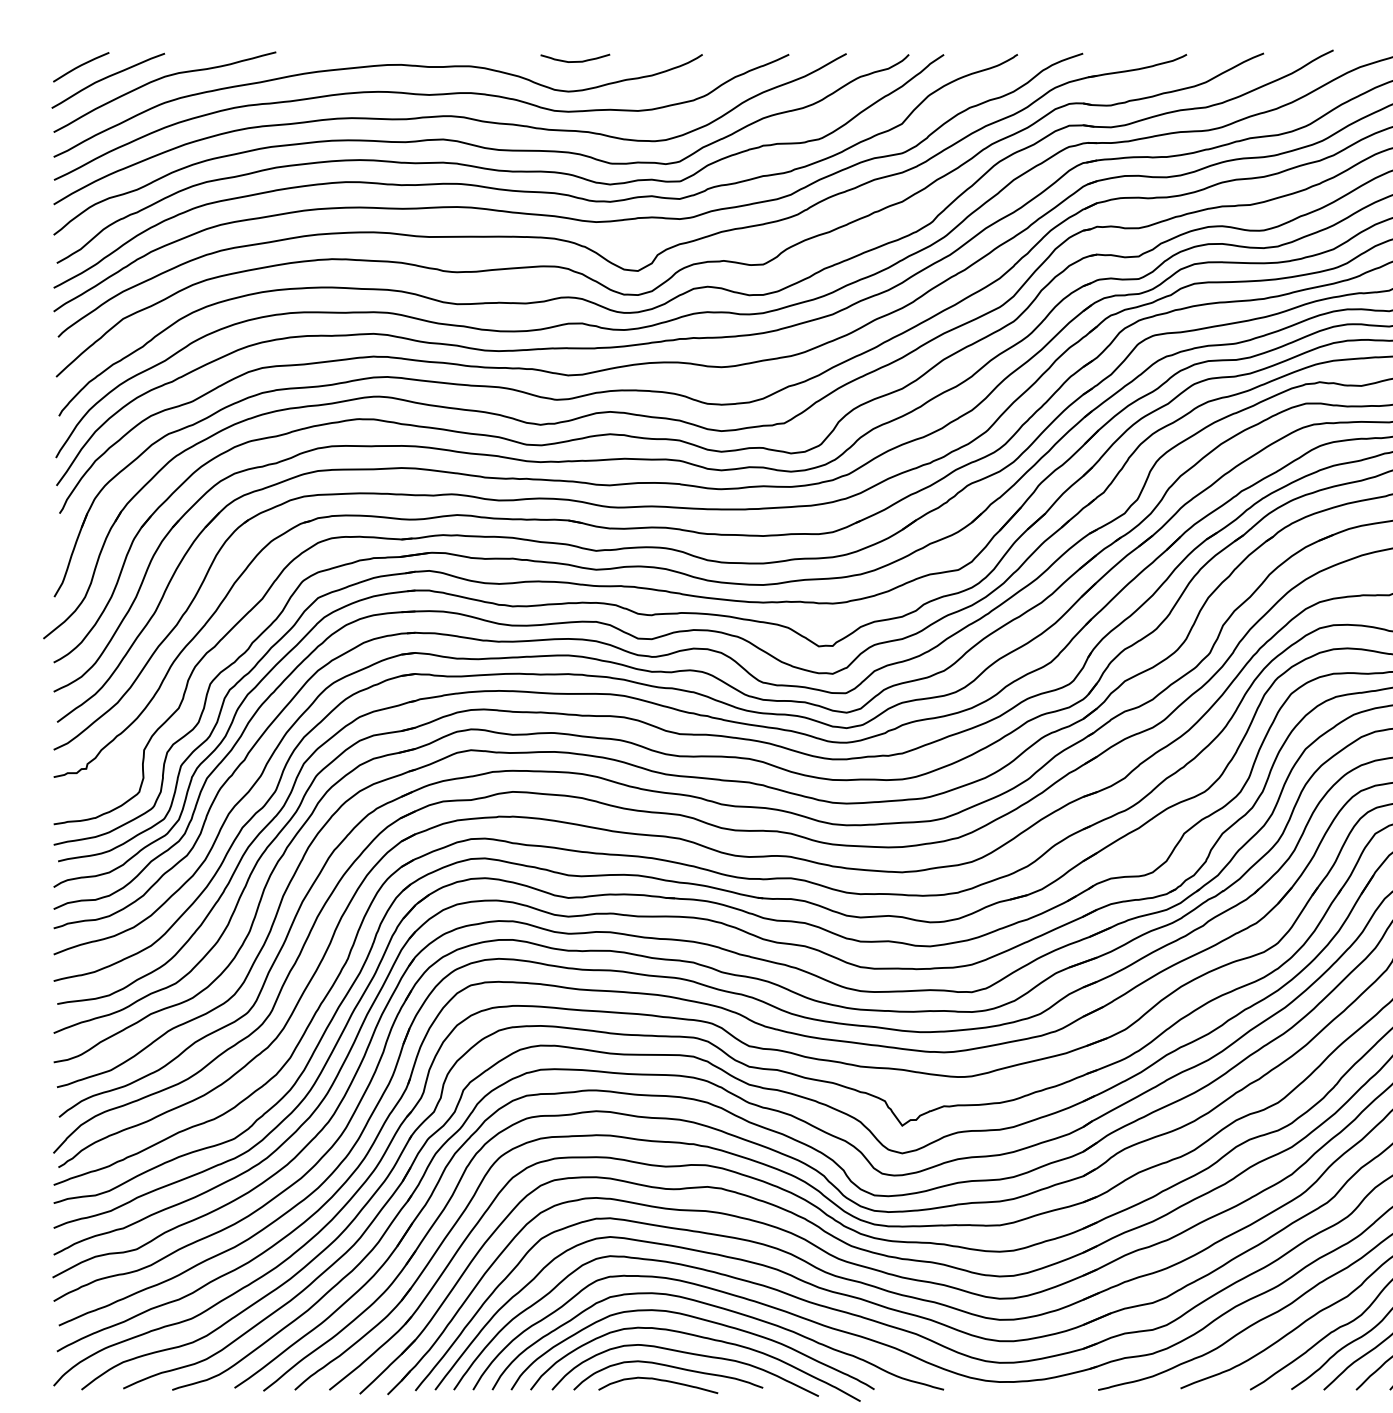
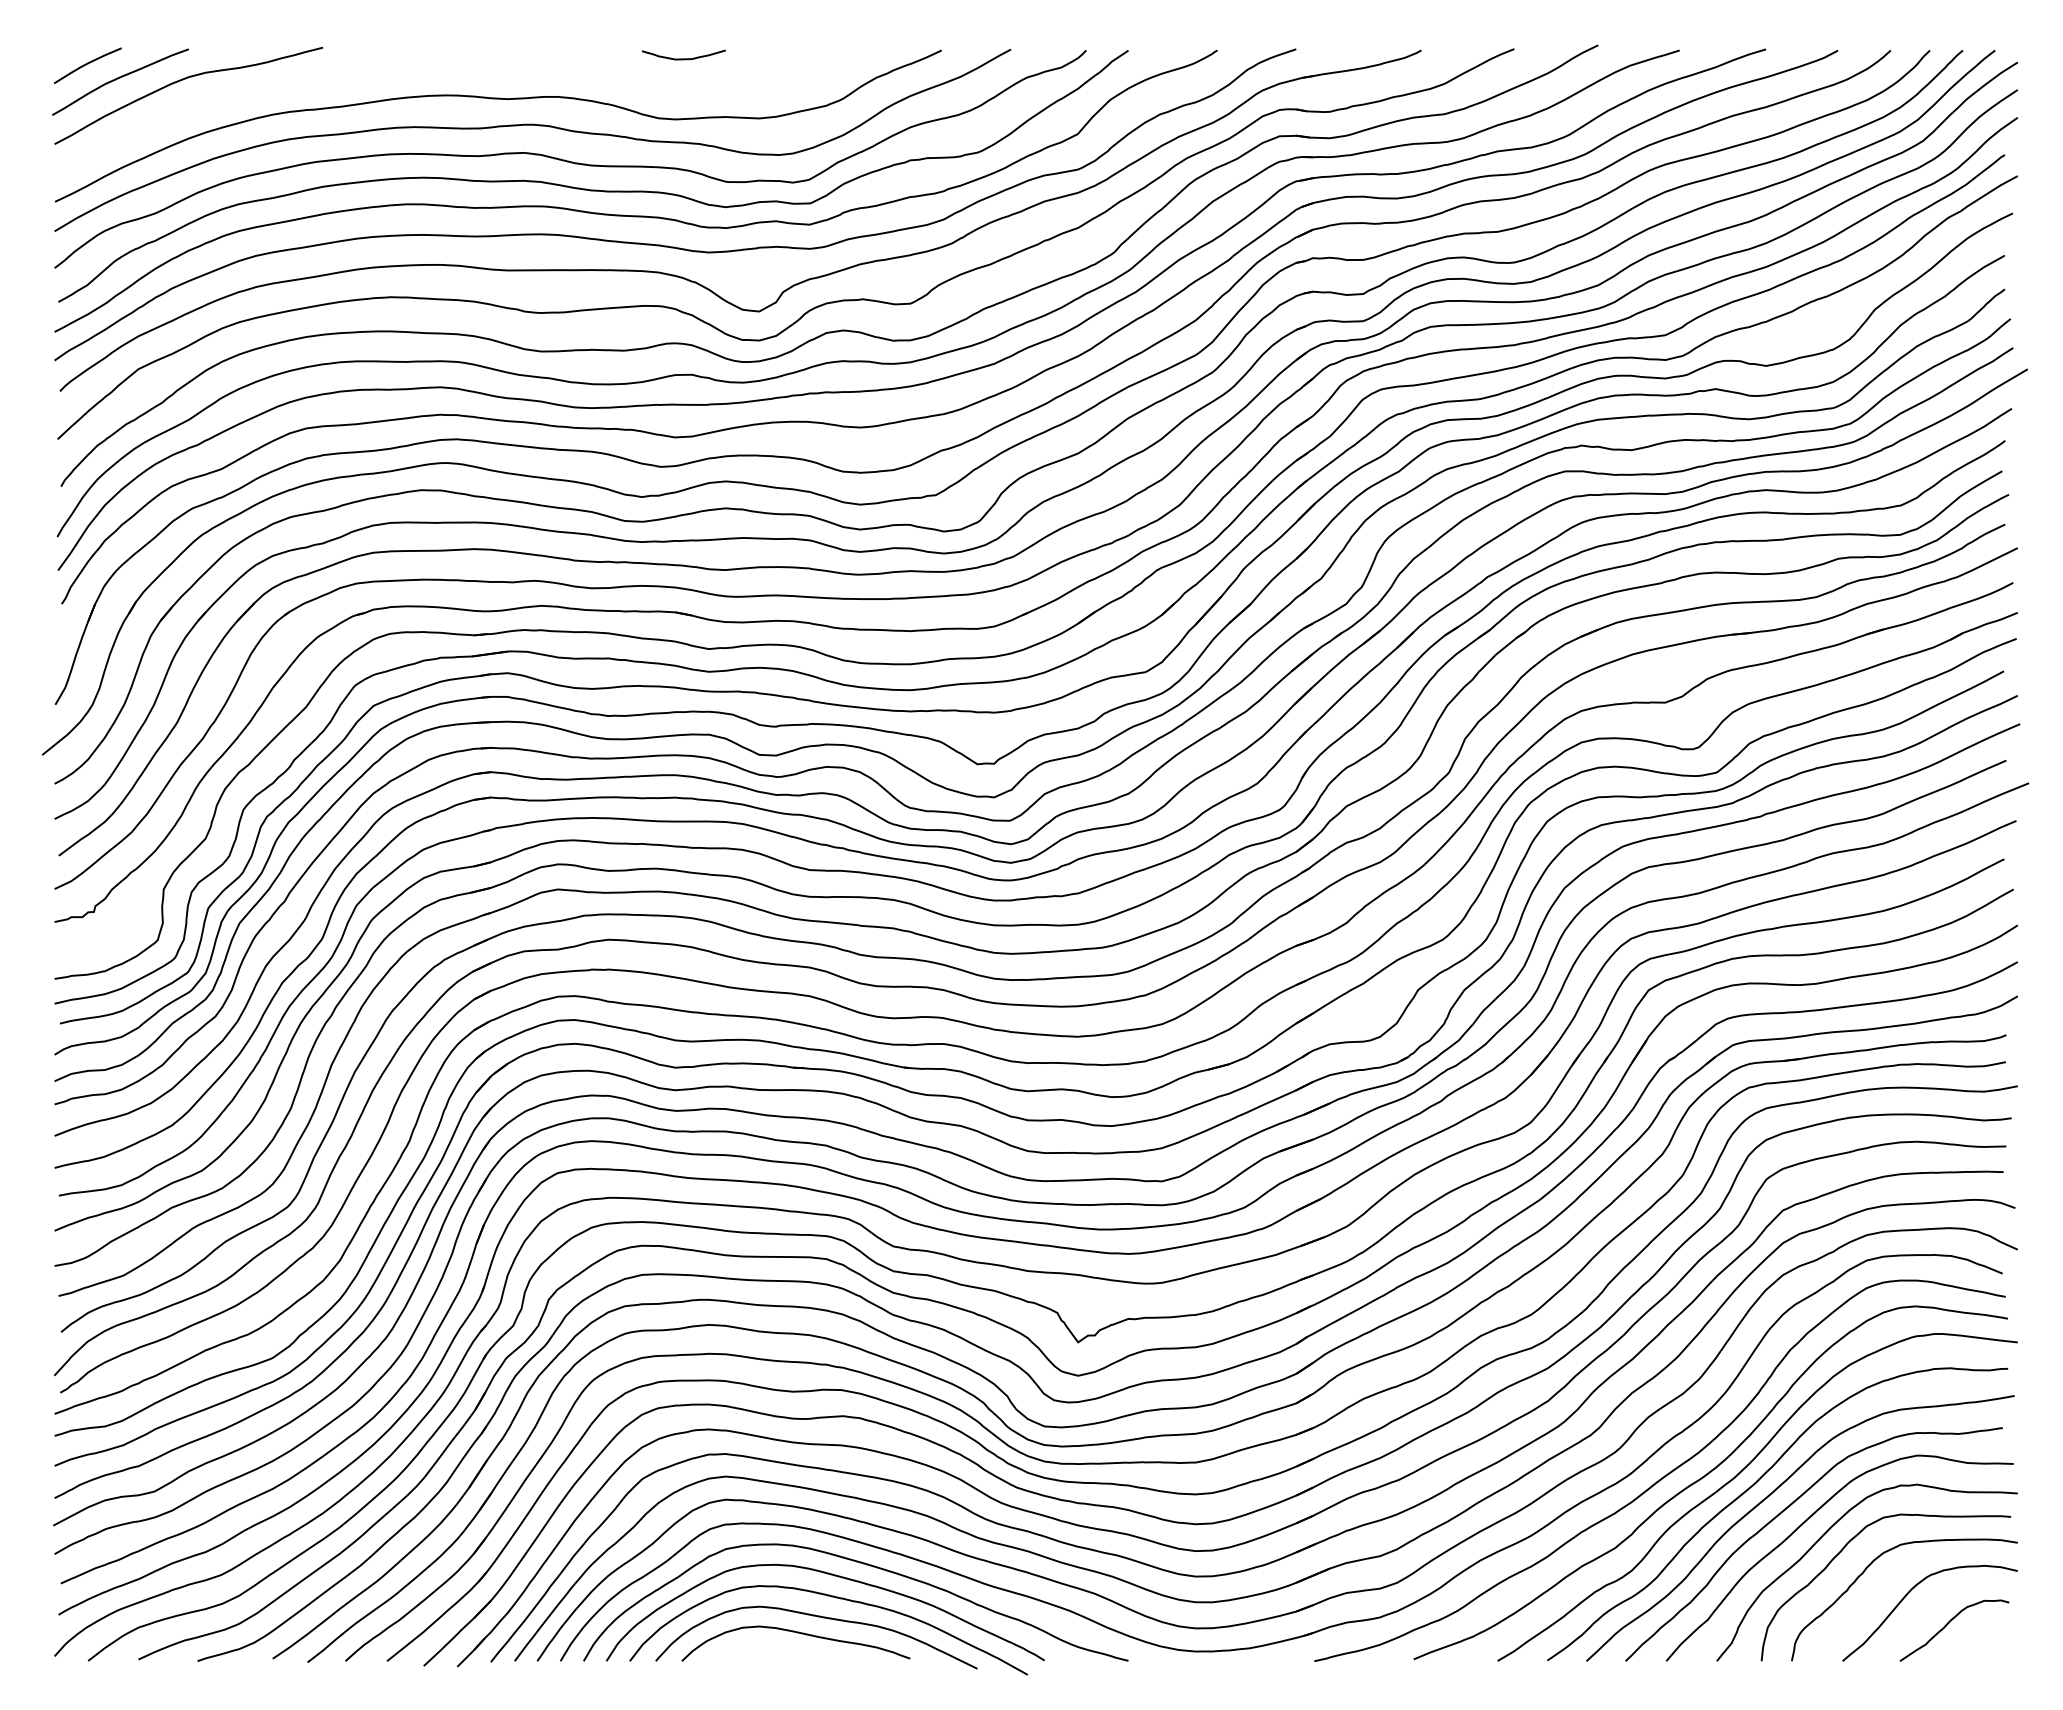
curve: (374, 67) -> (441, 65), removed
curve: (660, 1381) -> (786, 1650), removed

